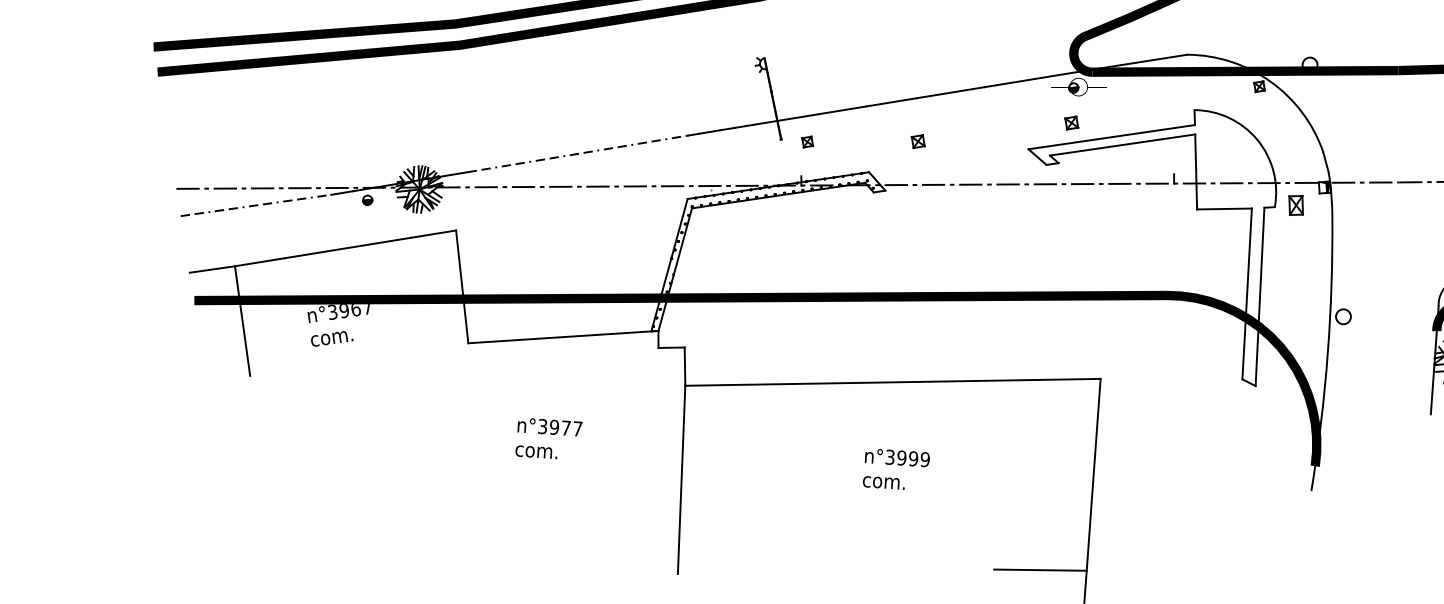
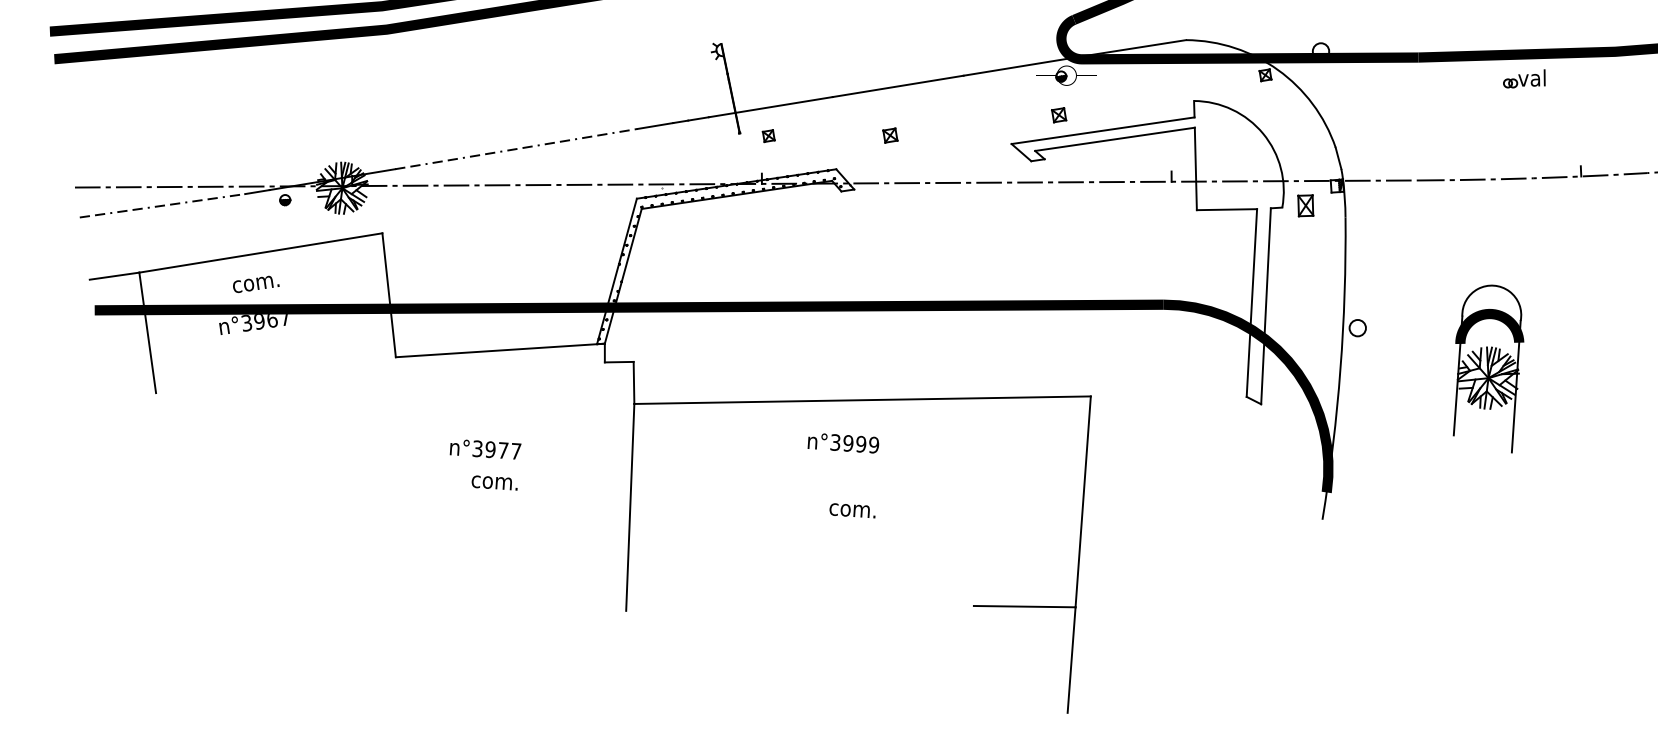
text: (332, 338) -> (256, 283), moved
text: (536, 451) -> (494, 482), moved
text: (897, 458) -> (843, 443), moved

